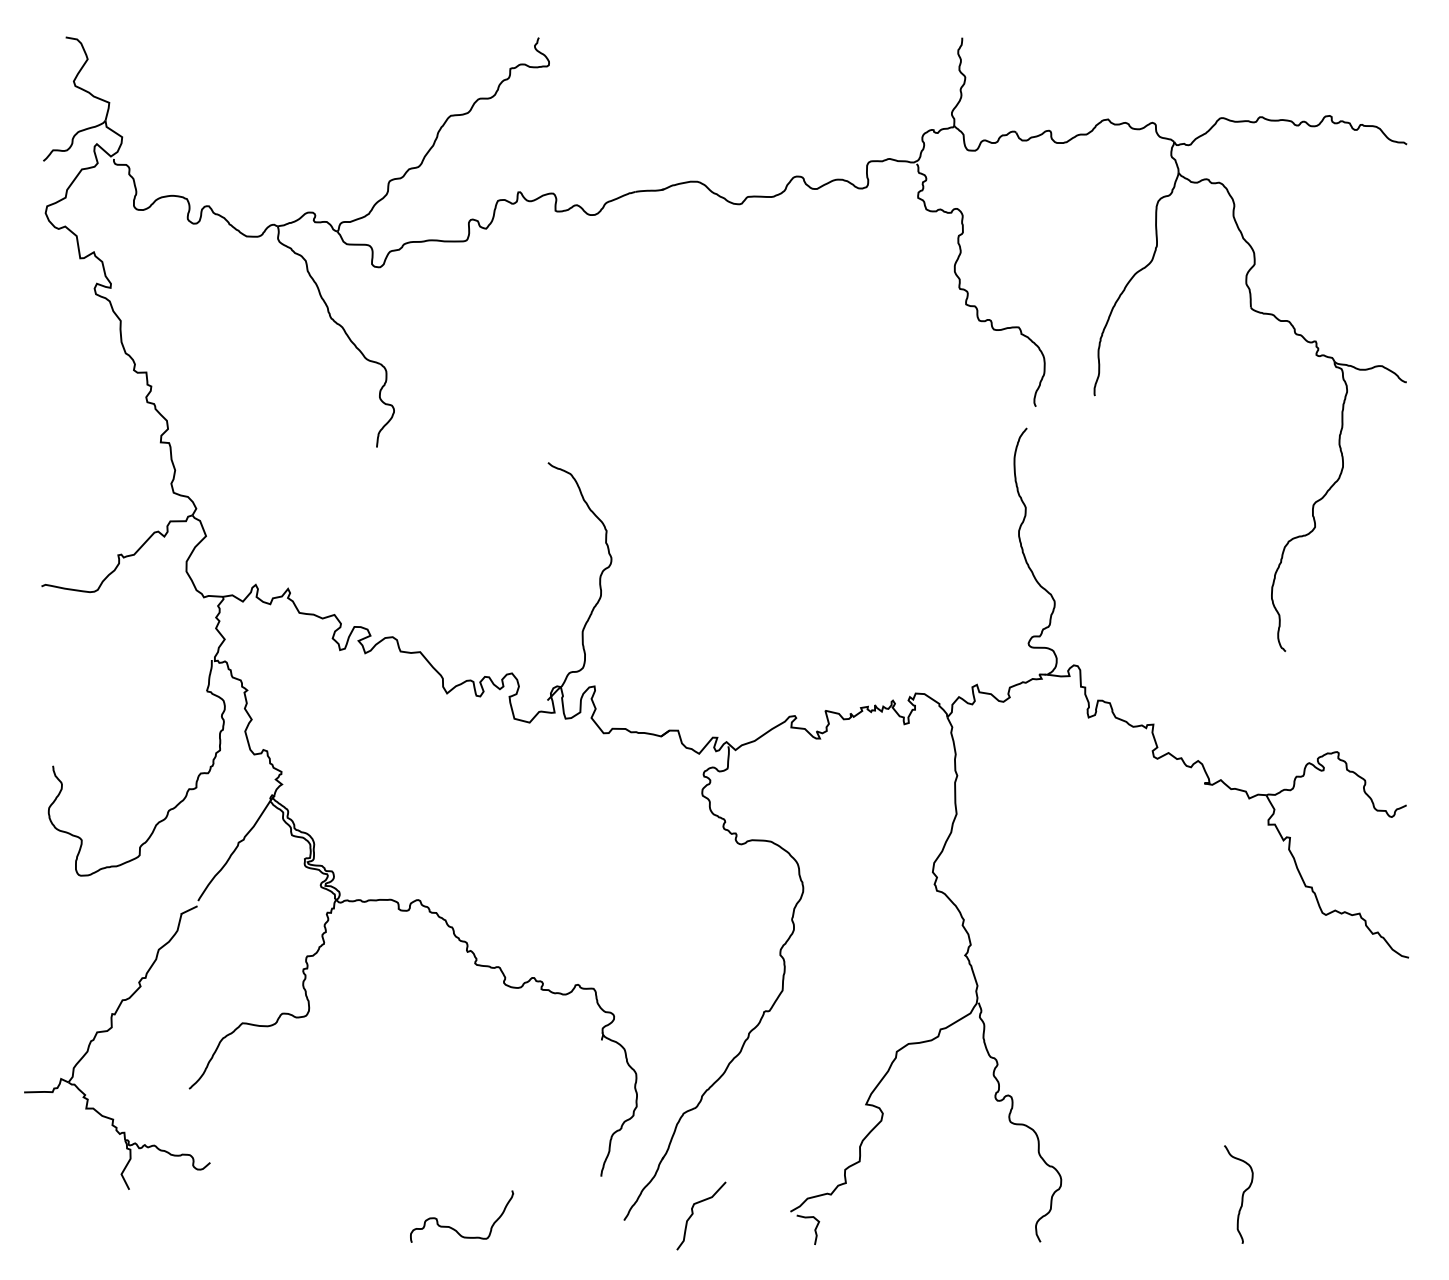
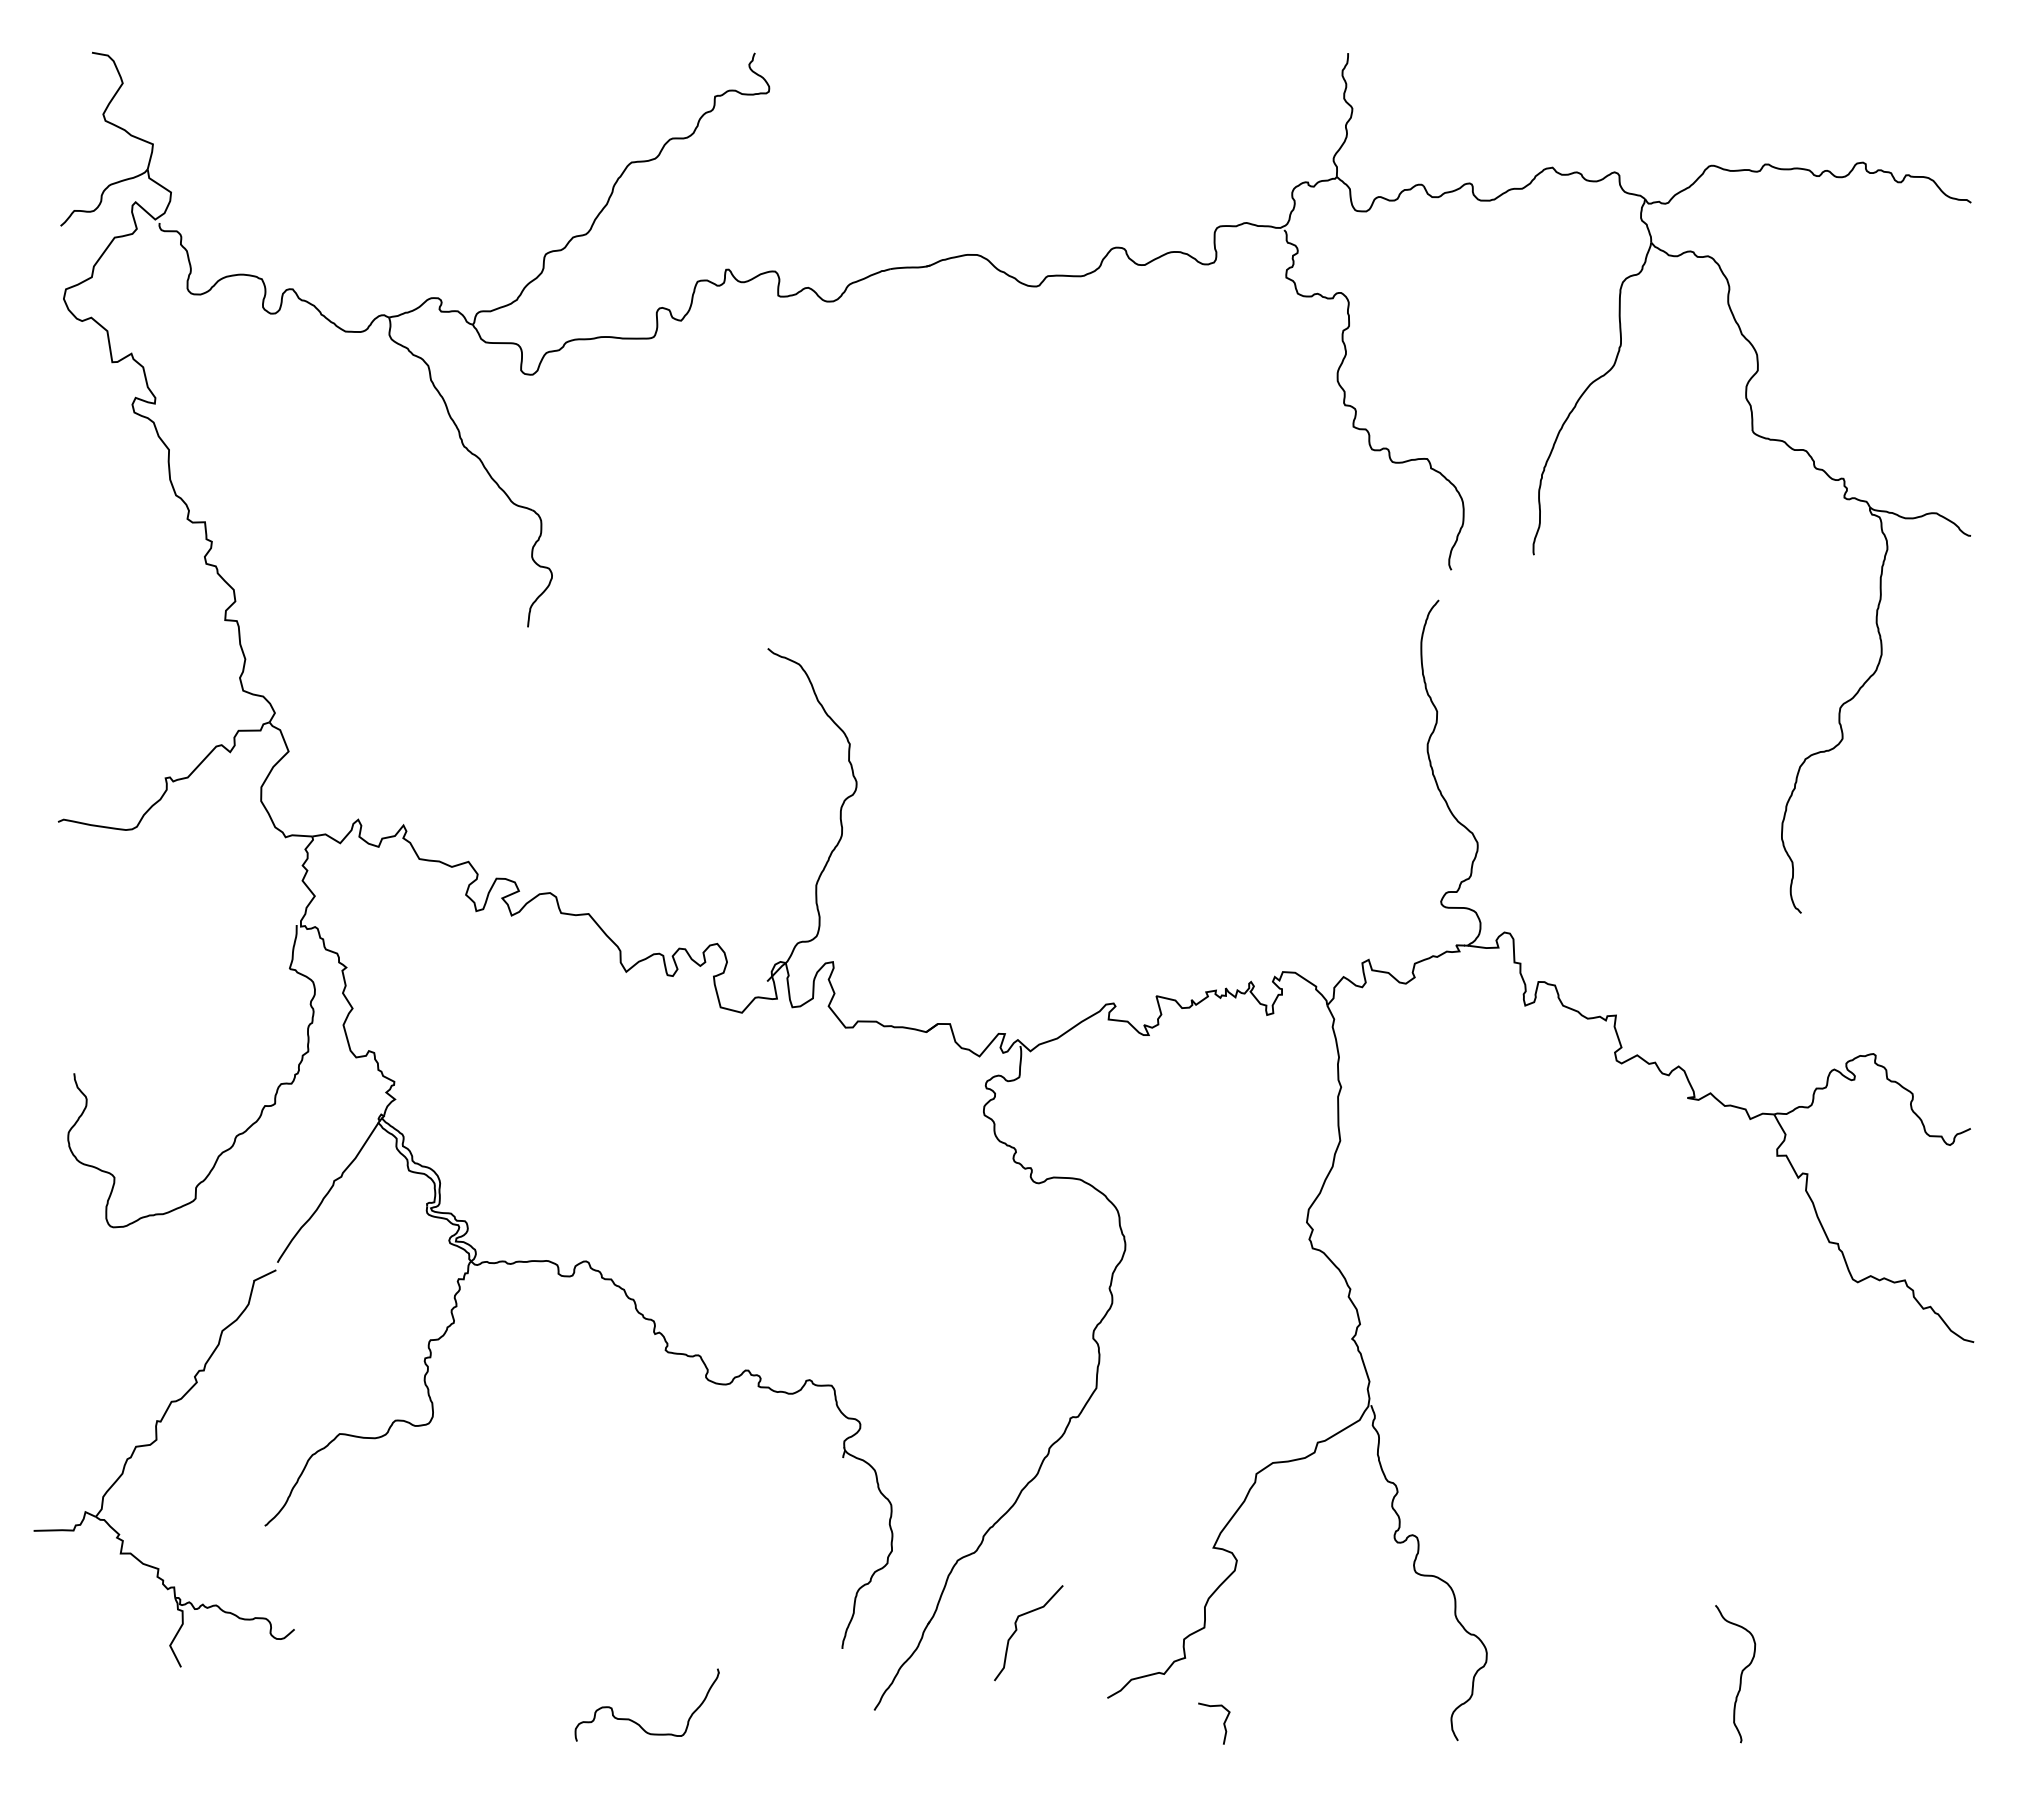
curve: (693, 1214) -> (1017, 1630), moved
curve: (814, 1229) -> (1223, 1723), moved

